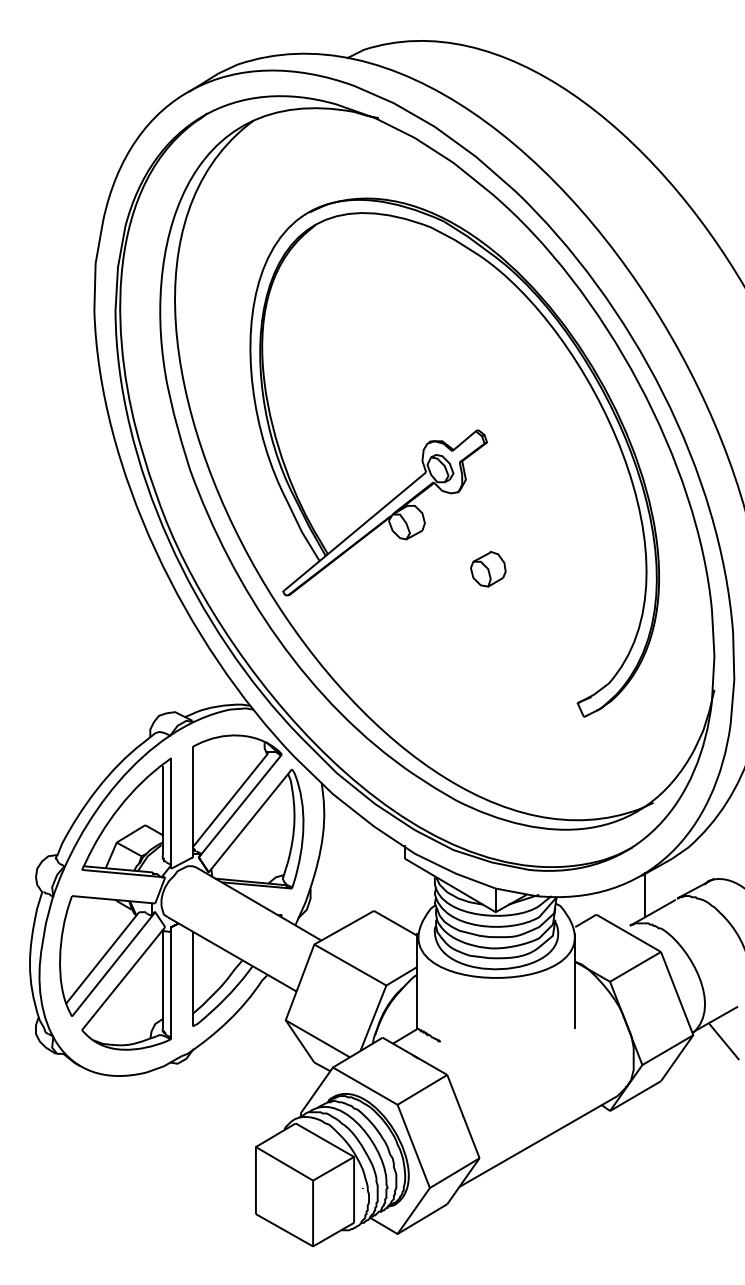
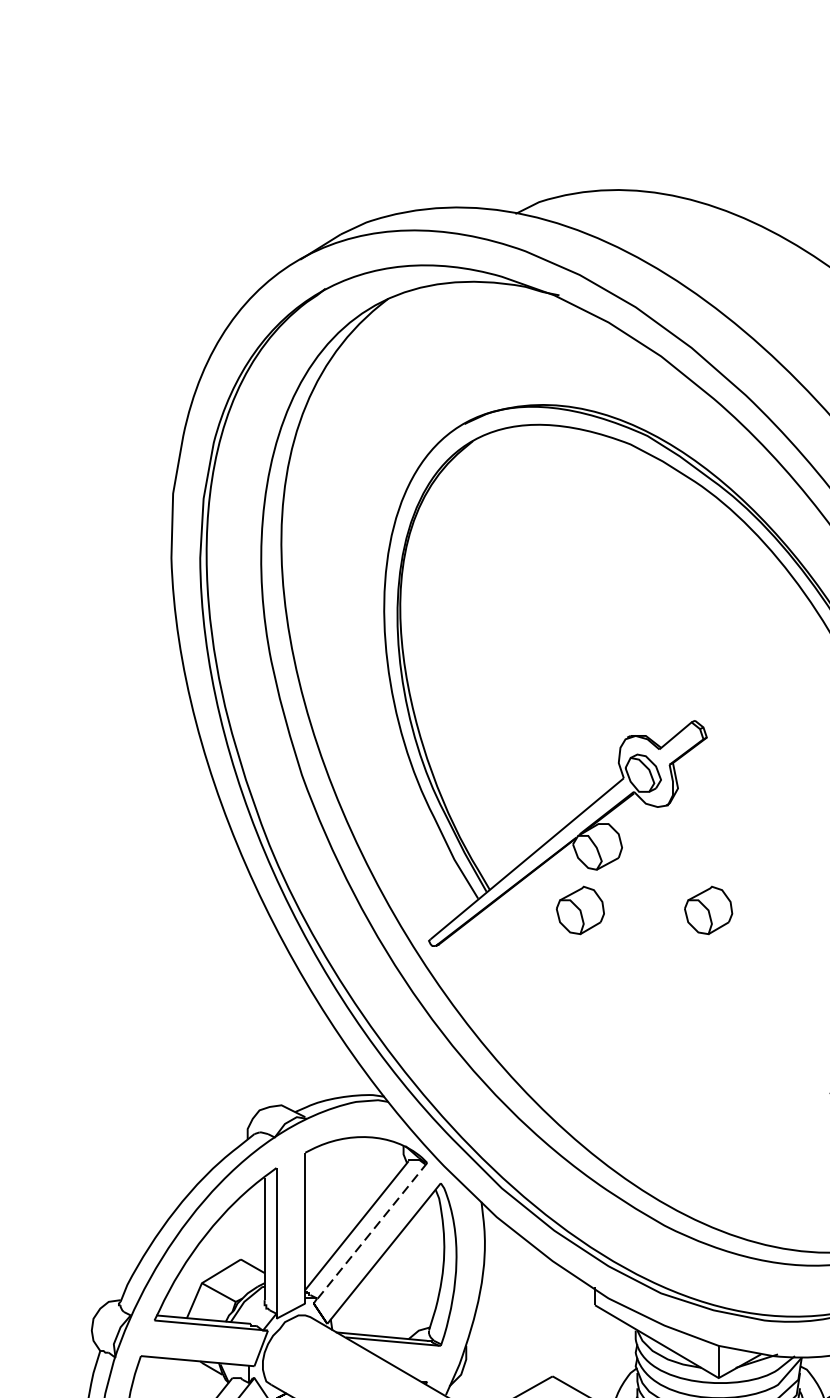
part: (394, 569) -> (580, 910), added
line: (238, 808) -> (367, 1236), solid -> dashed

